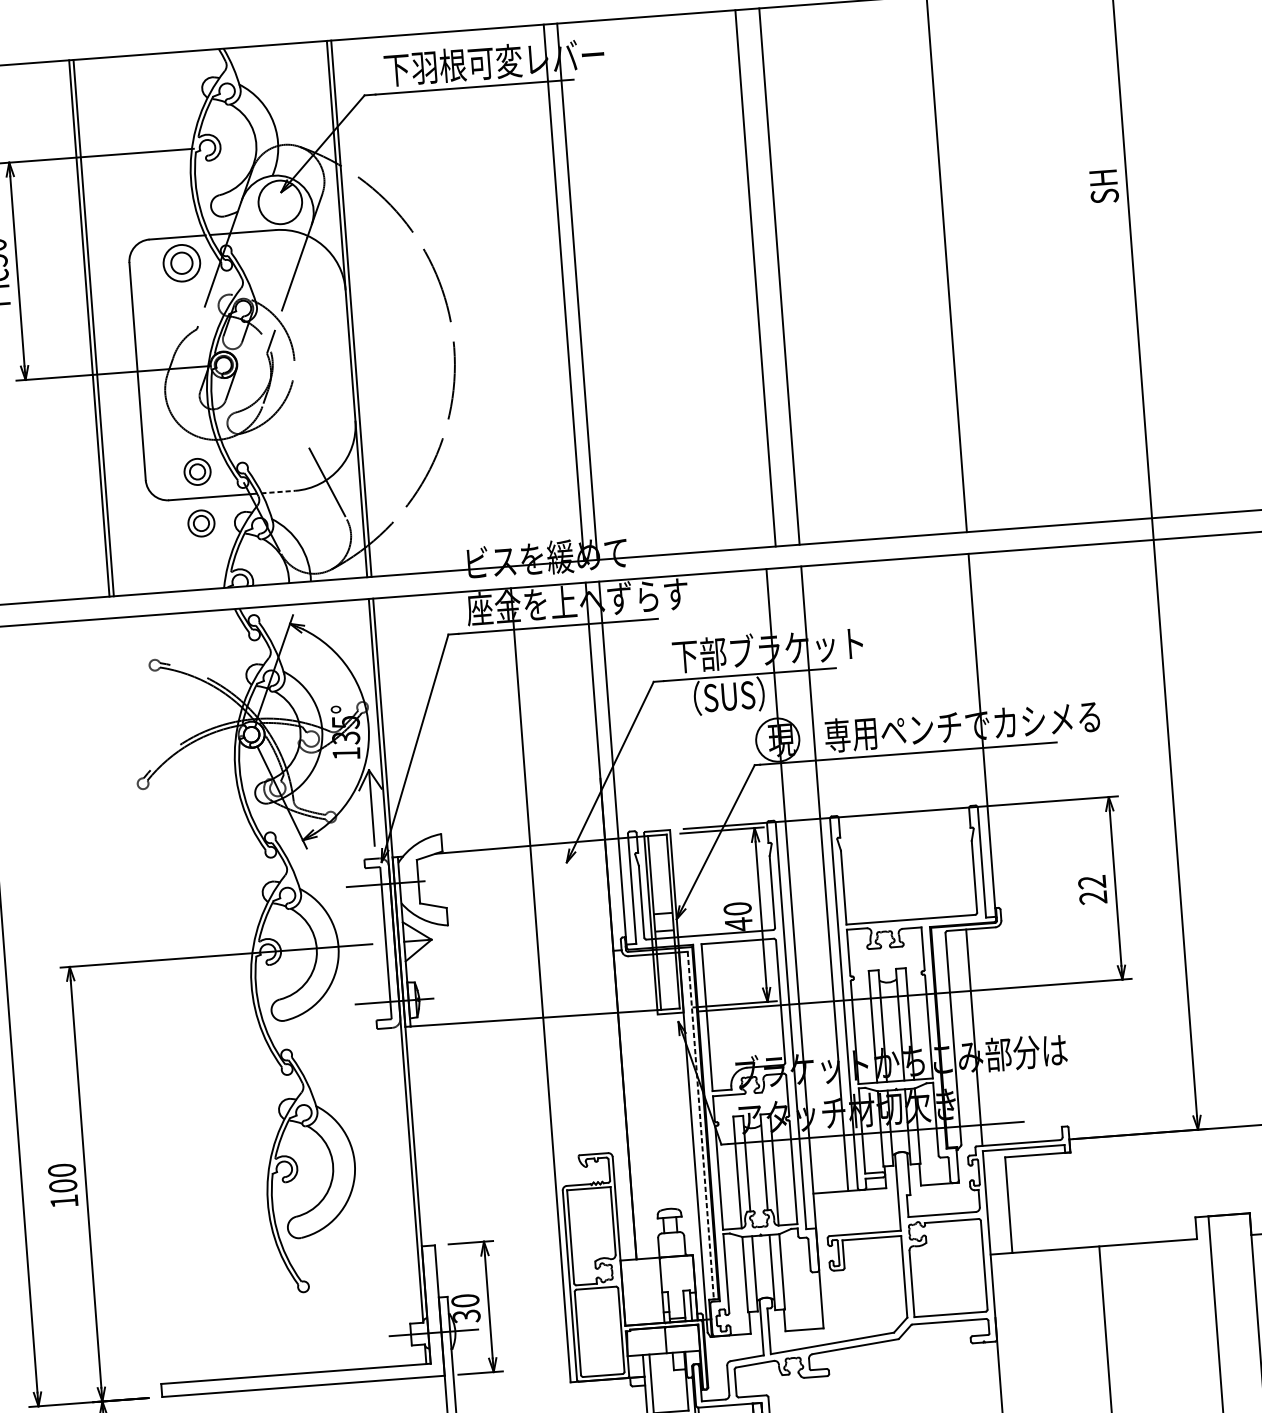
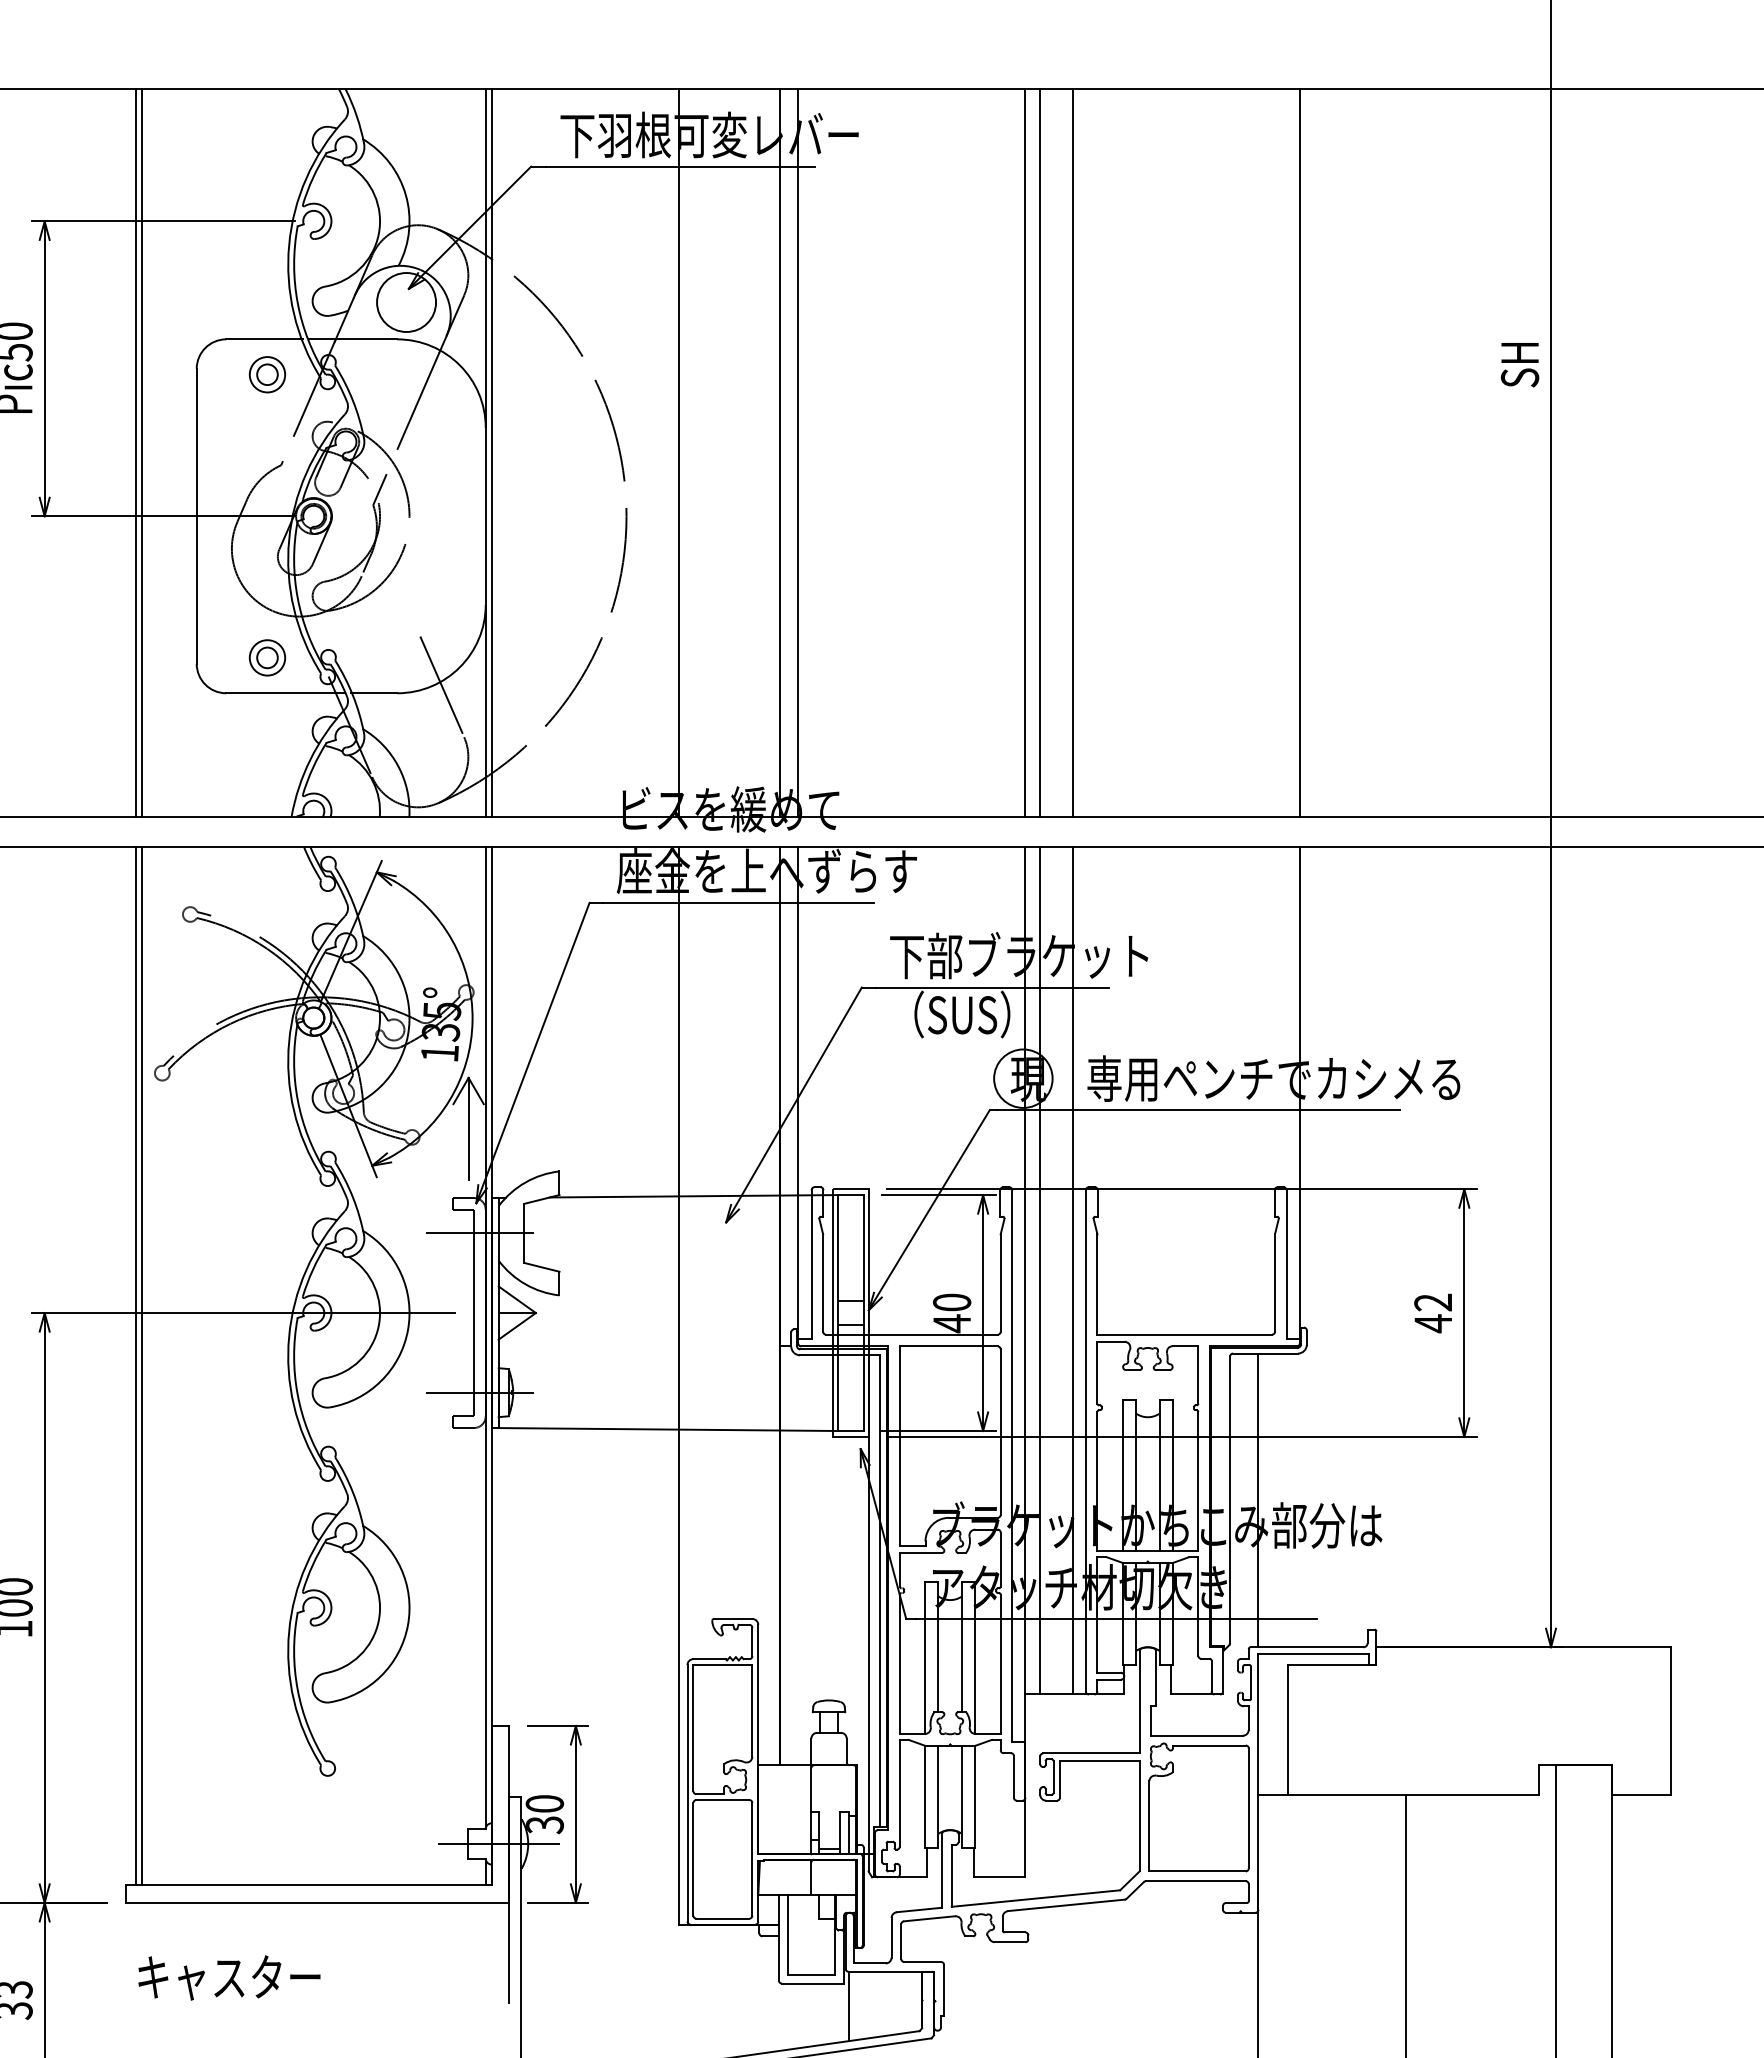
part: (181, 263) -> (267, 374), size x0.71
line: (744, 279) -> (1025, 453), added
line: (489, 298) -> (678, 453), added
line: (278, 492) -> (374, 693), dashed -> solid
part: (201, 523) -> (267, 727), removed
line: (801, 880) -> (1040, 1270), added
text: (1092, 897) -> (1432, 1323), 22 -> 42
line: (139, 1000) -> (135, 1365), added
line: (143, 1000) -> (141, 1365), added
line: (700, 1125) -> (880, 1591), dashed -> solid

